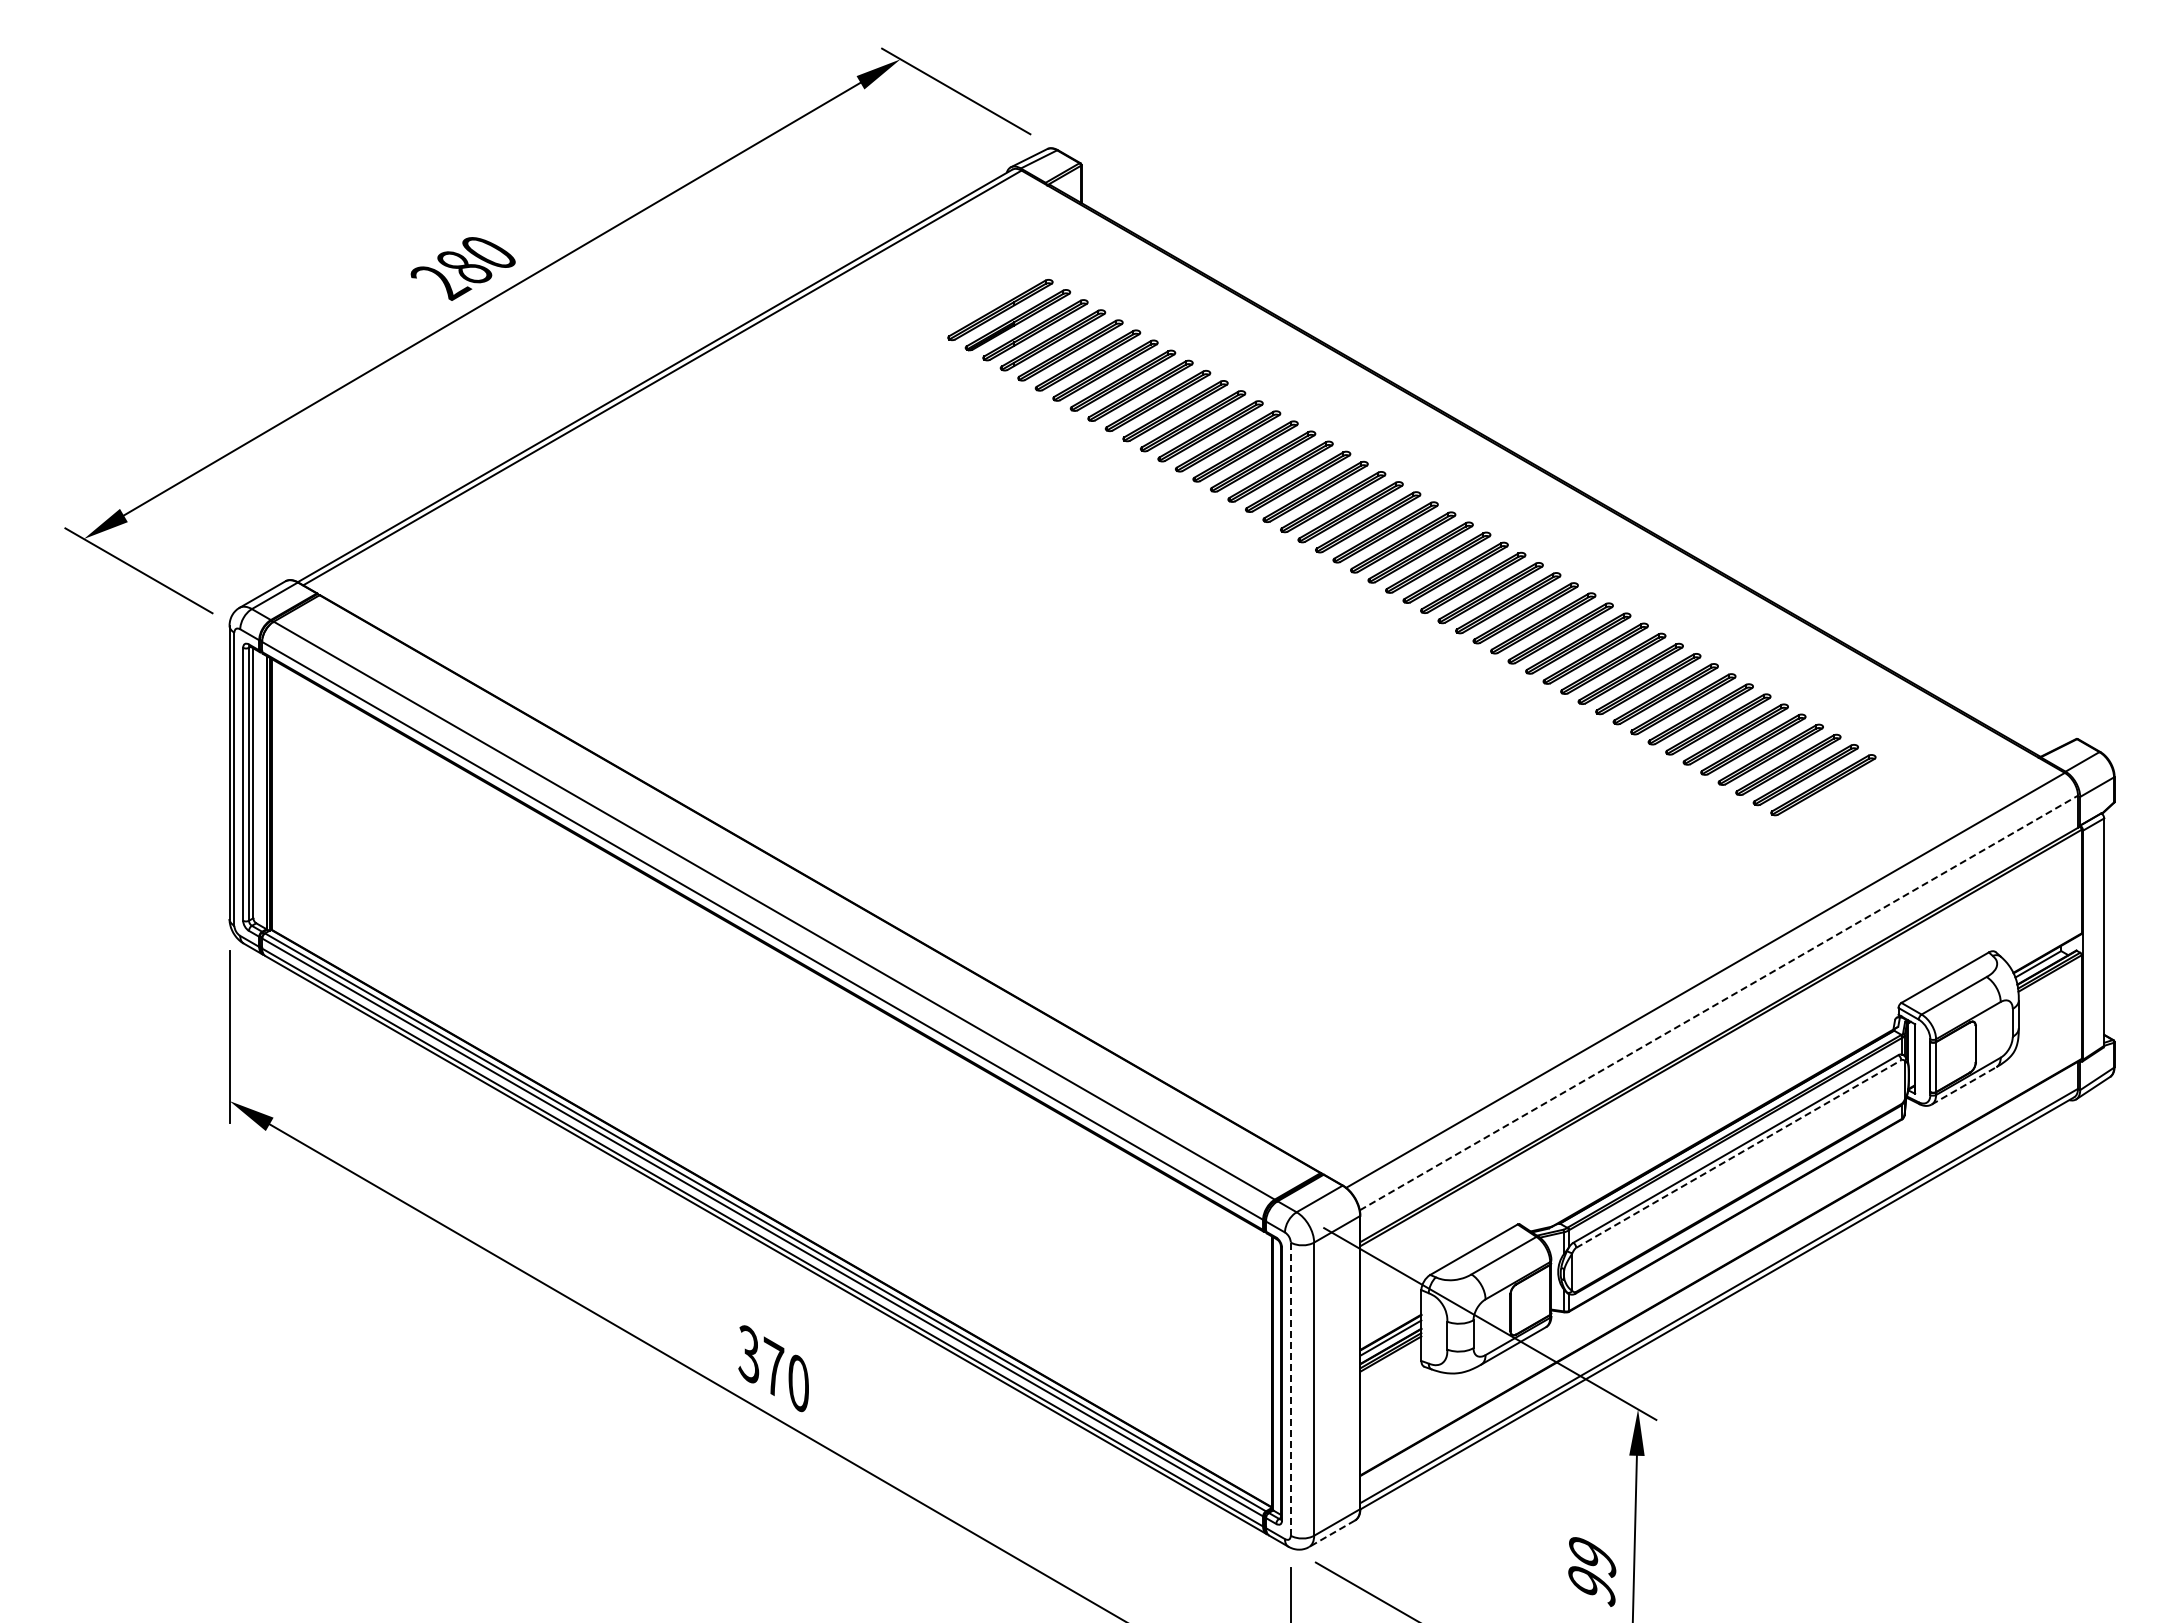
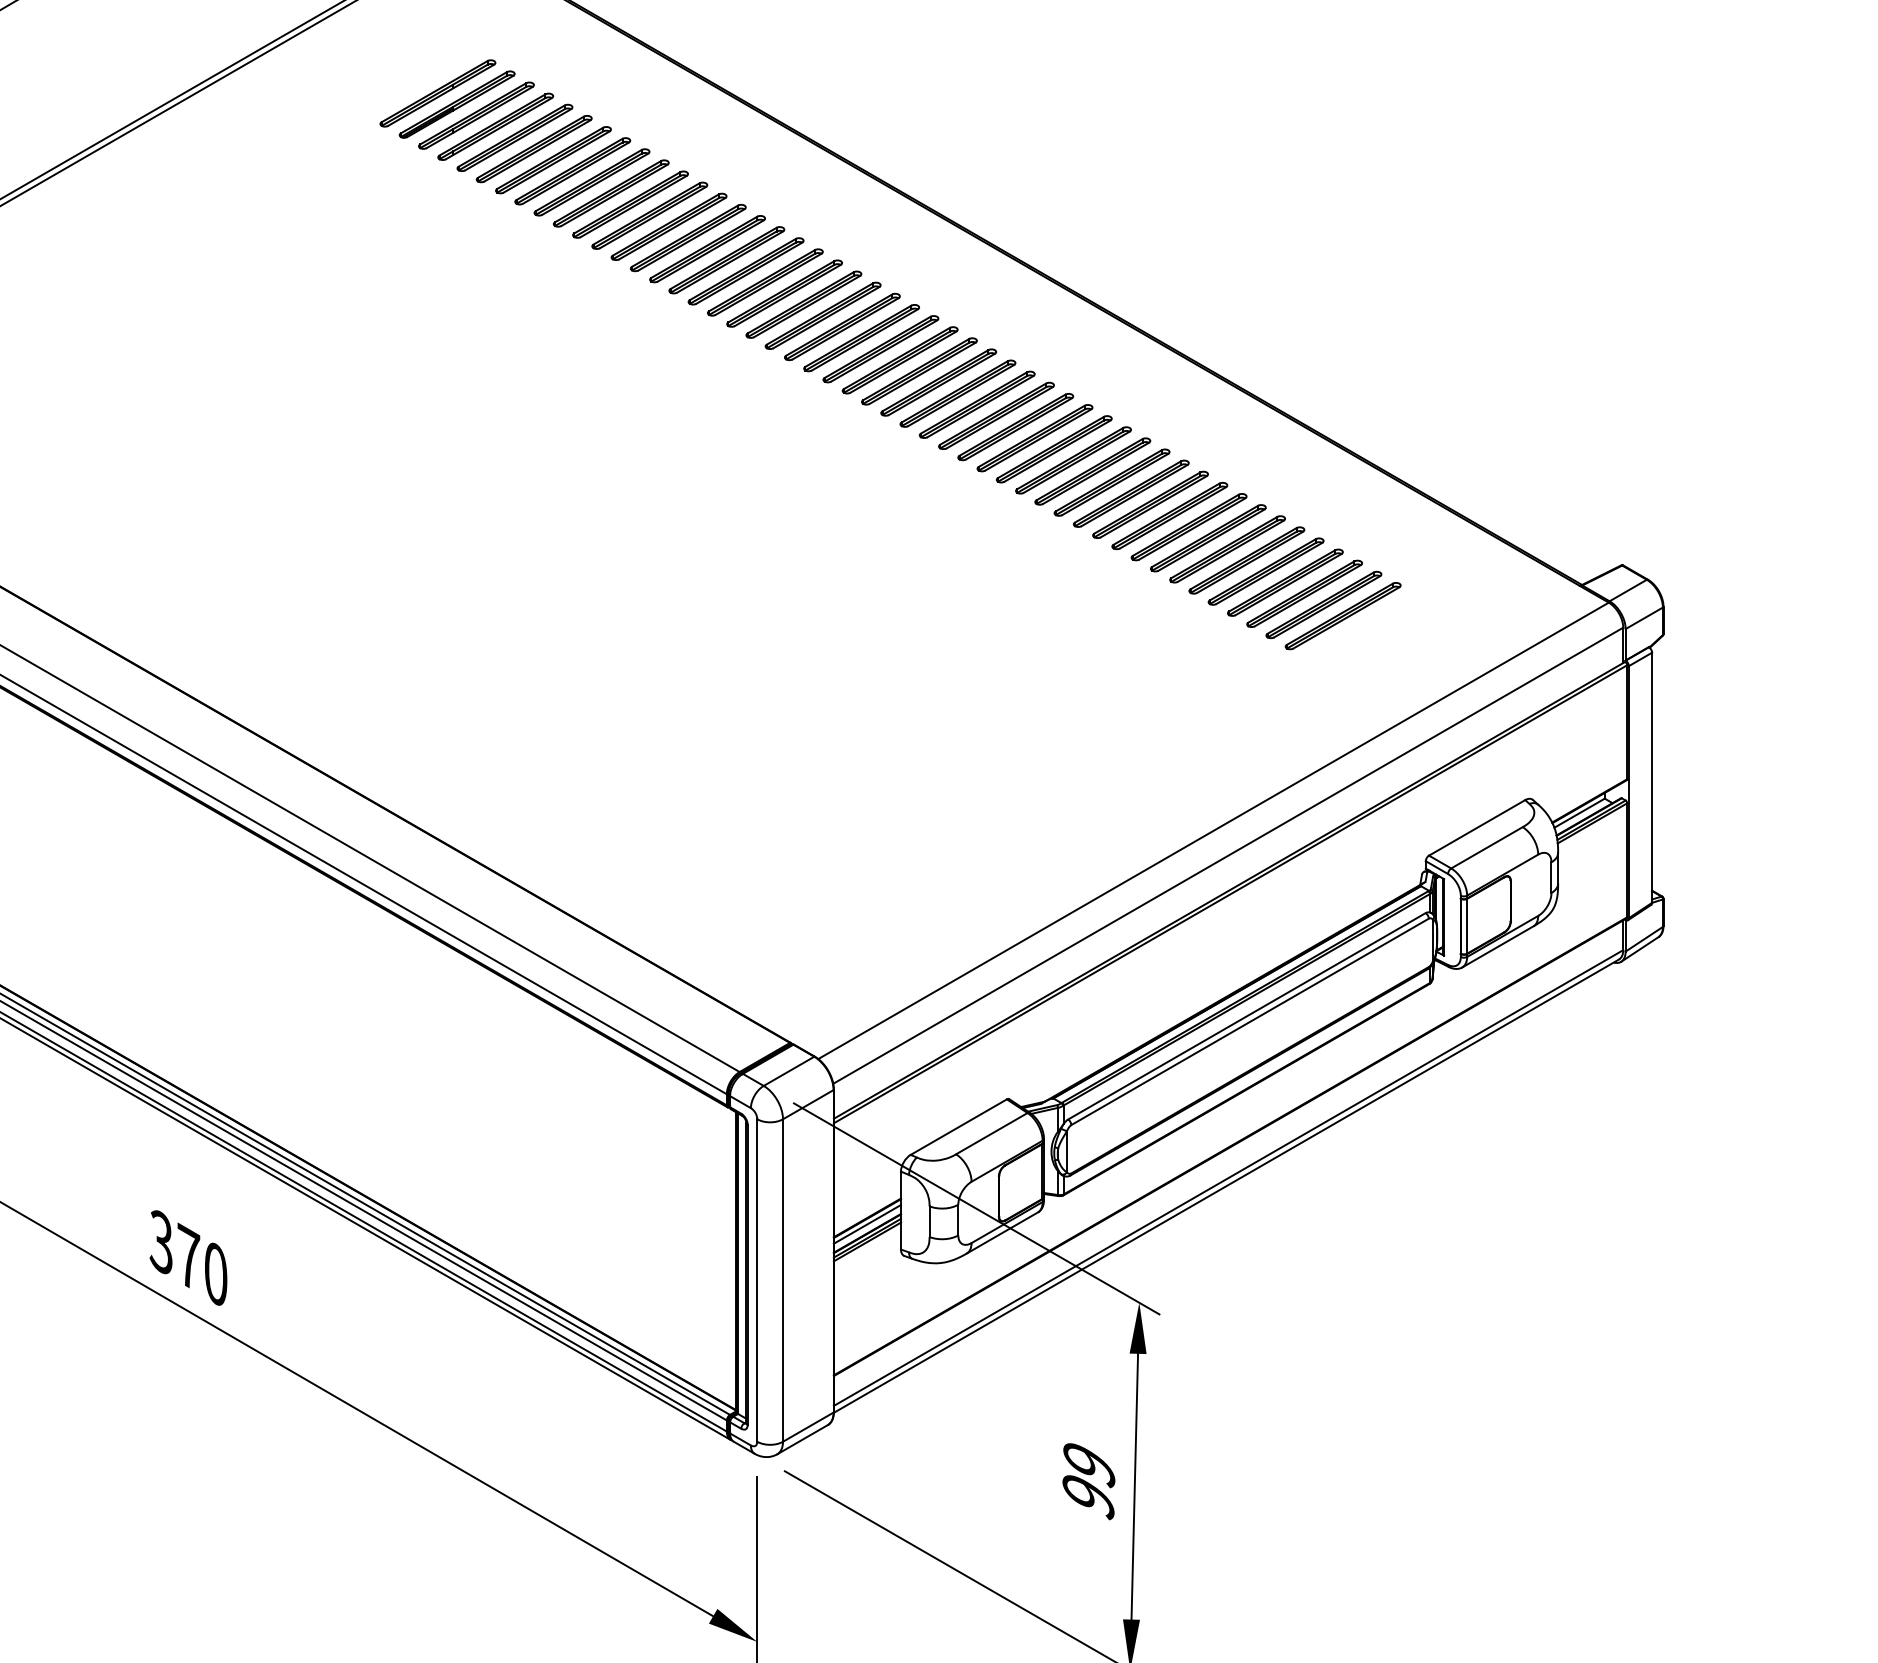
line: (1718, 1002) -> (1227, 855), dashed -> solid
line: (1964, 1085) -> (1498, 946), dashed -> solid
line: (1738, 1154) -> (1249, 1022), dashed -> solid
line: (1290, 1389) -> (756, 1280), dashed -> solid
line: (1332, 1533) -> (803, 1439), dashed -> solid

